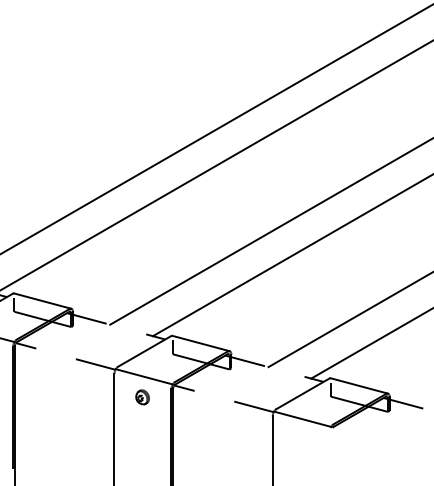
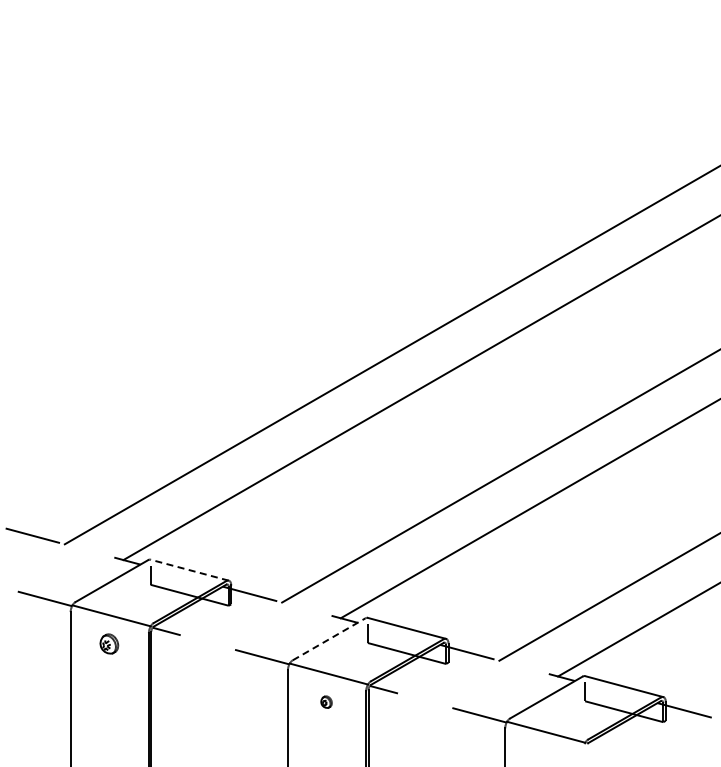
line: (42, 301) -> (189, 570), solid -> dashed
line: (144, 351) -> (329, 639), solid -> dashed
part: (142, 396) -> (326, 701), size x0.6

